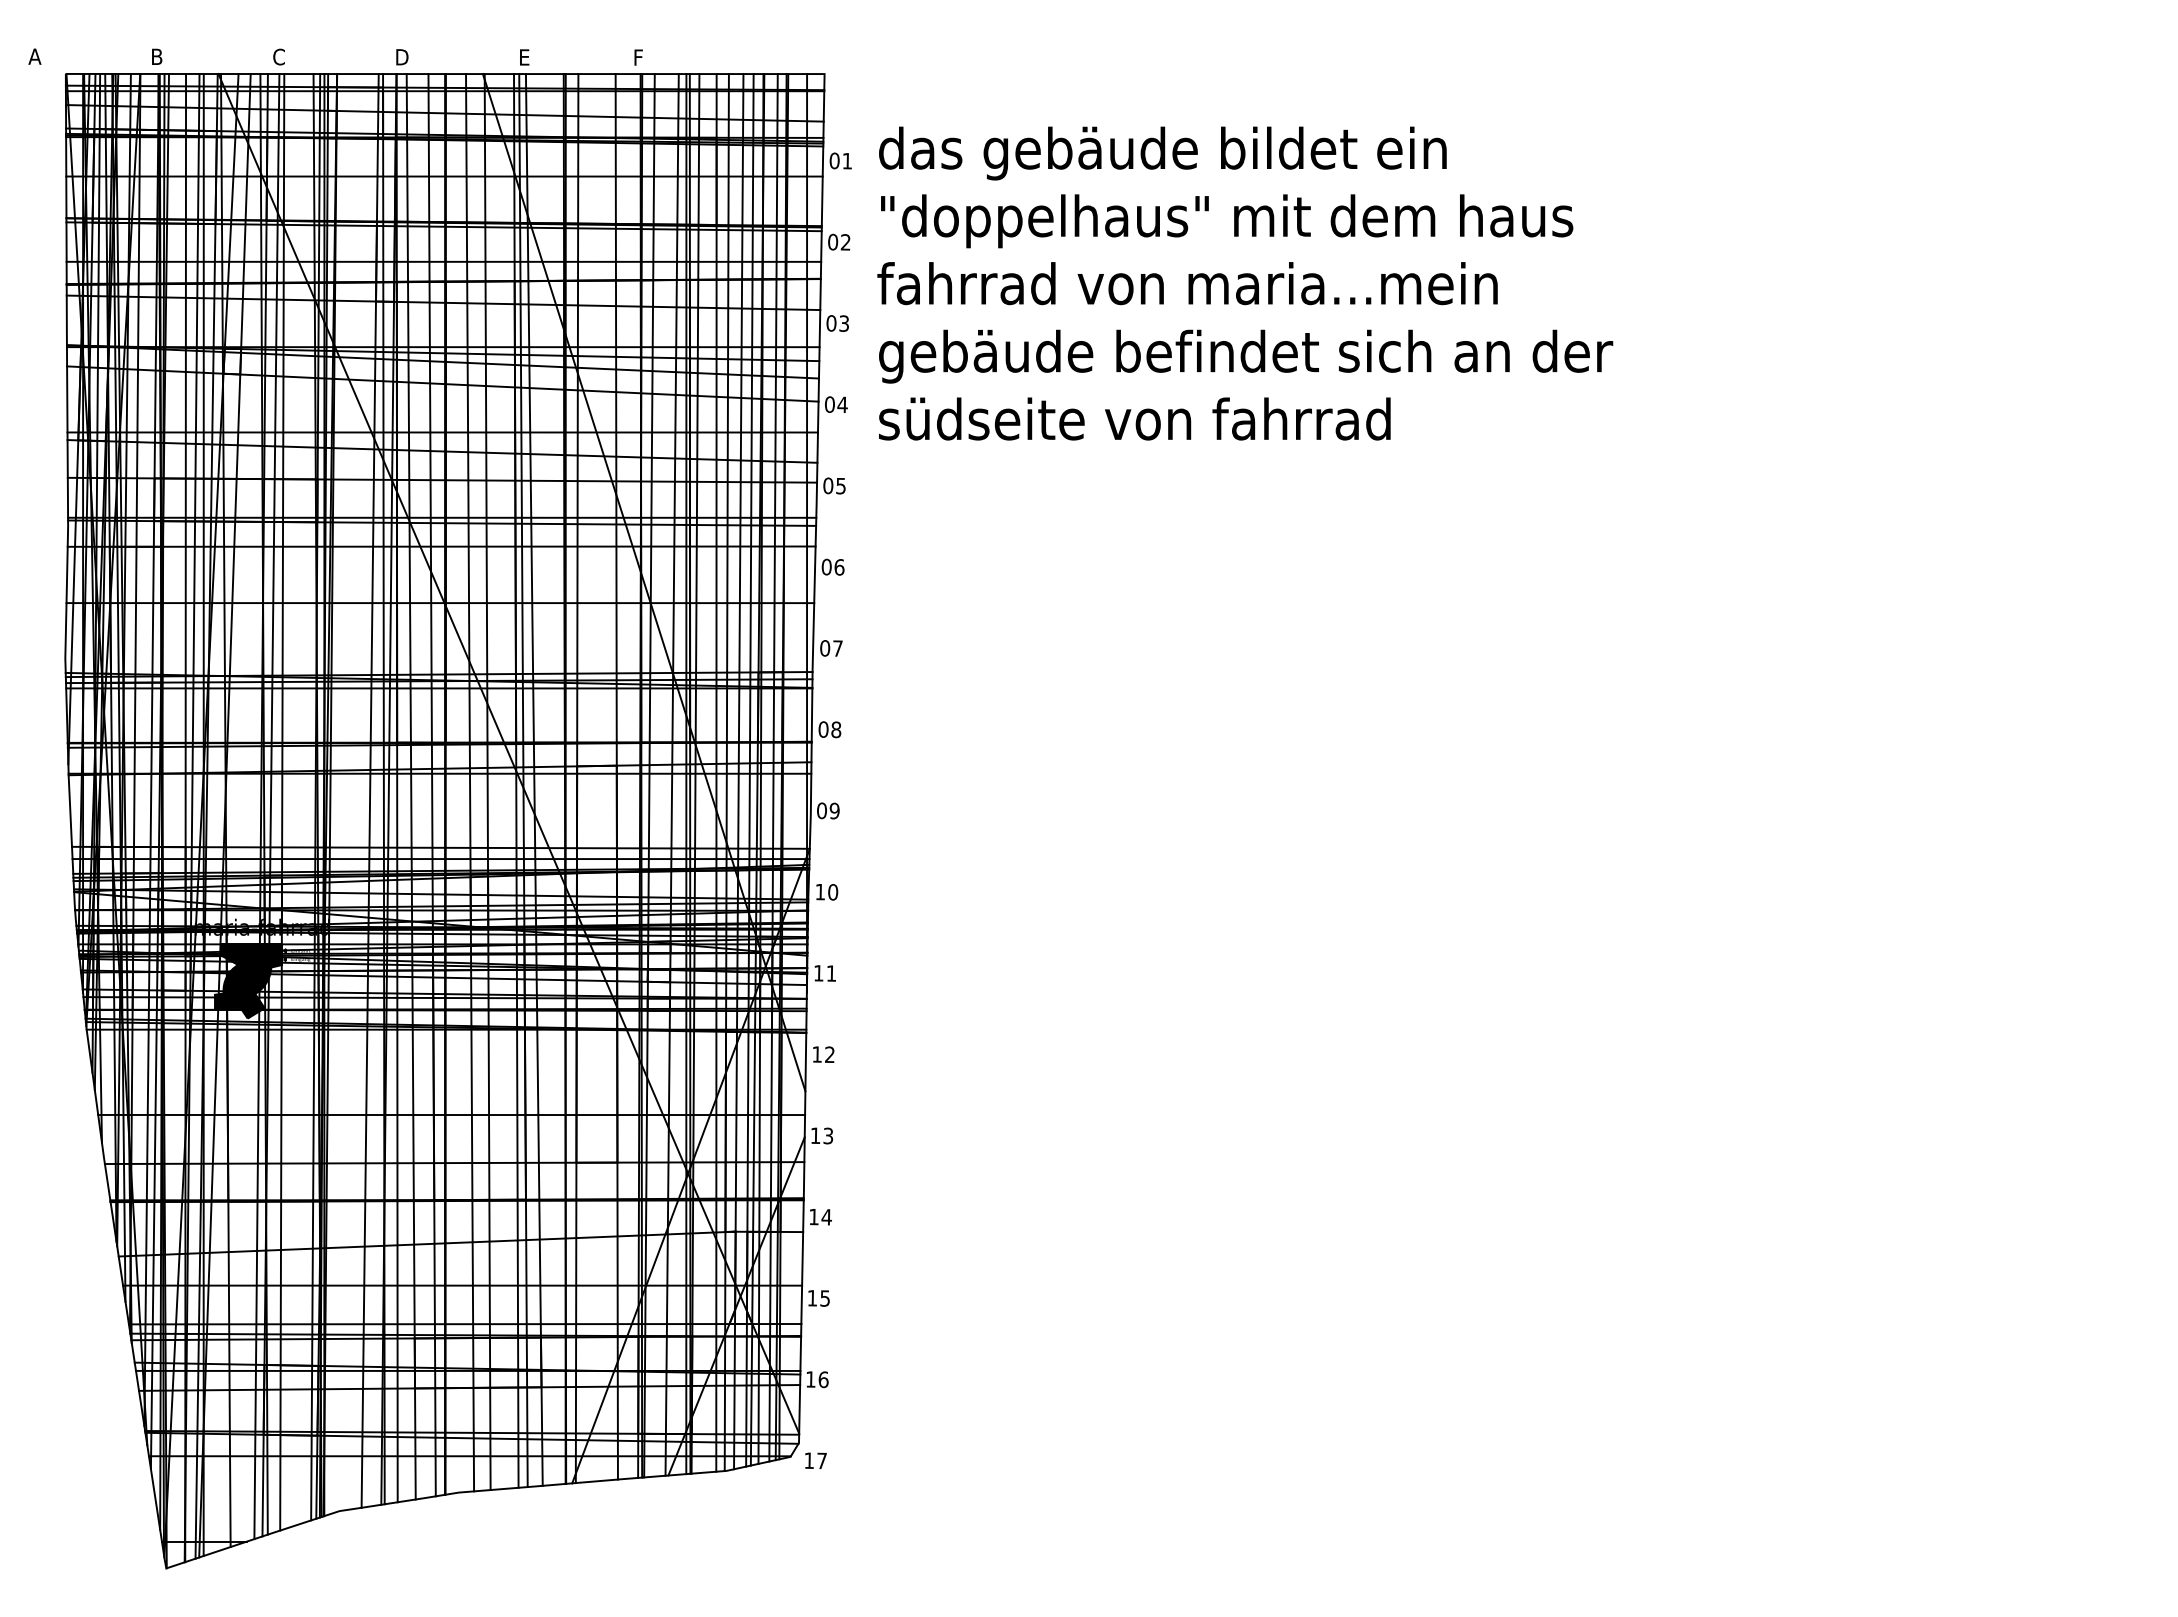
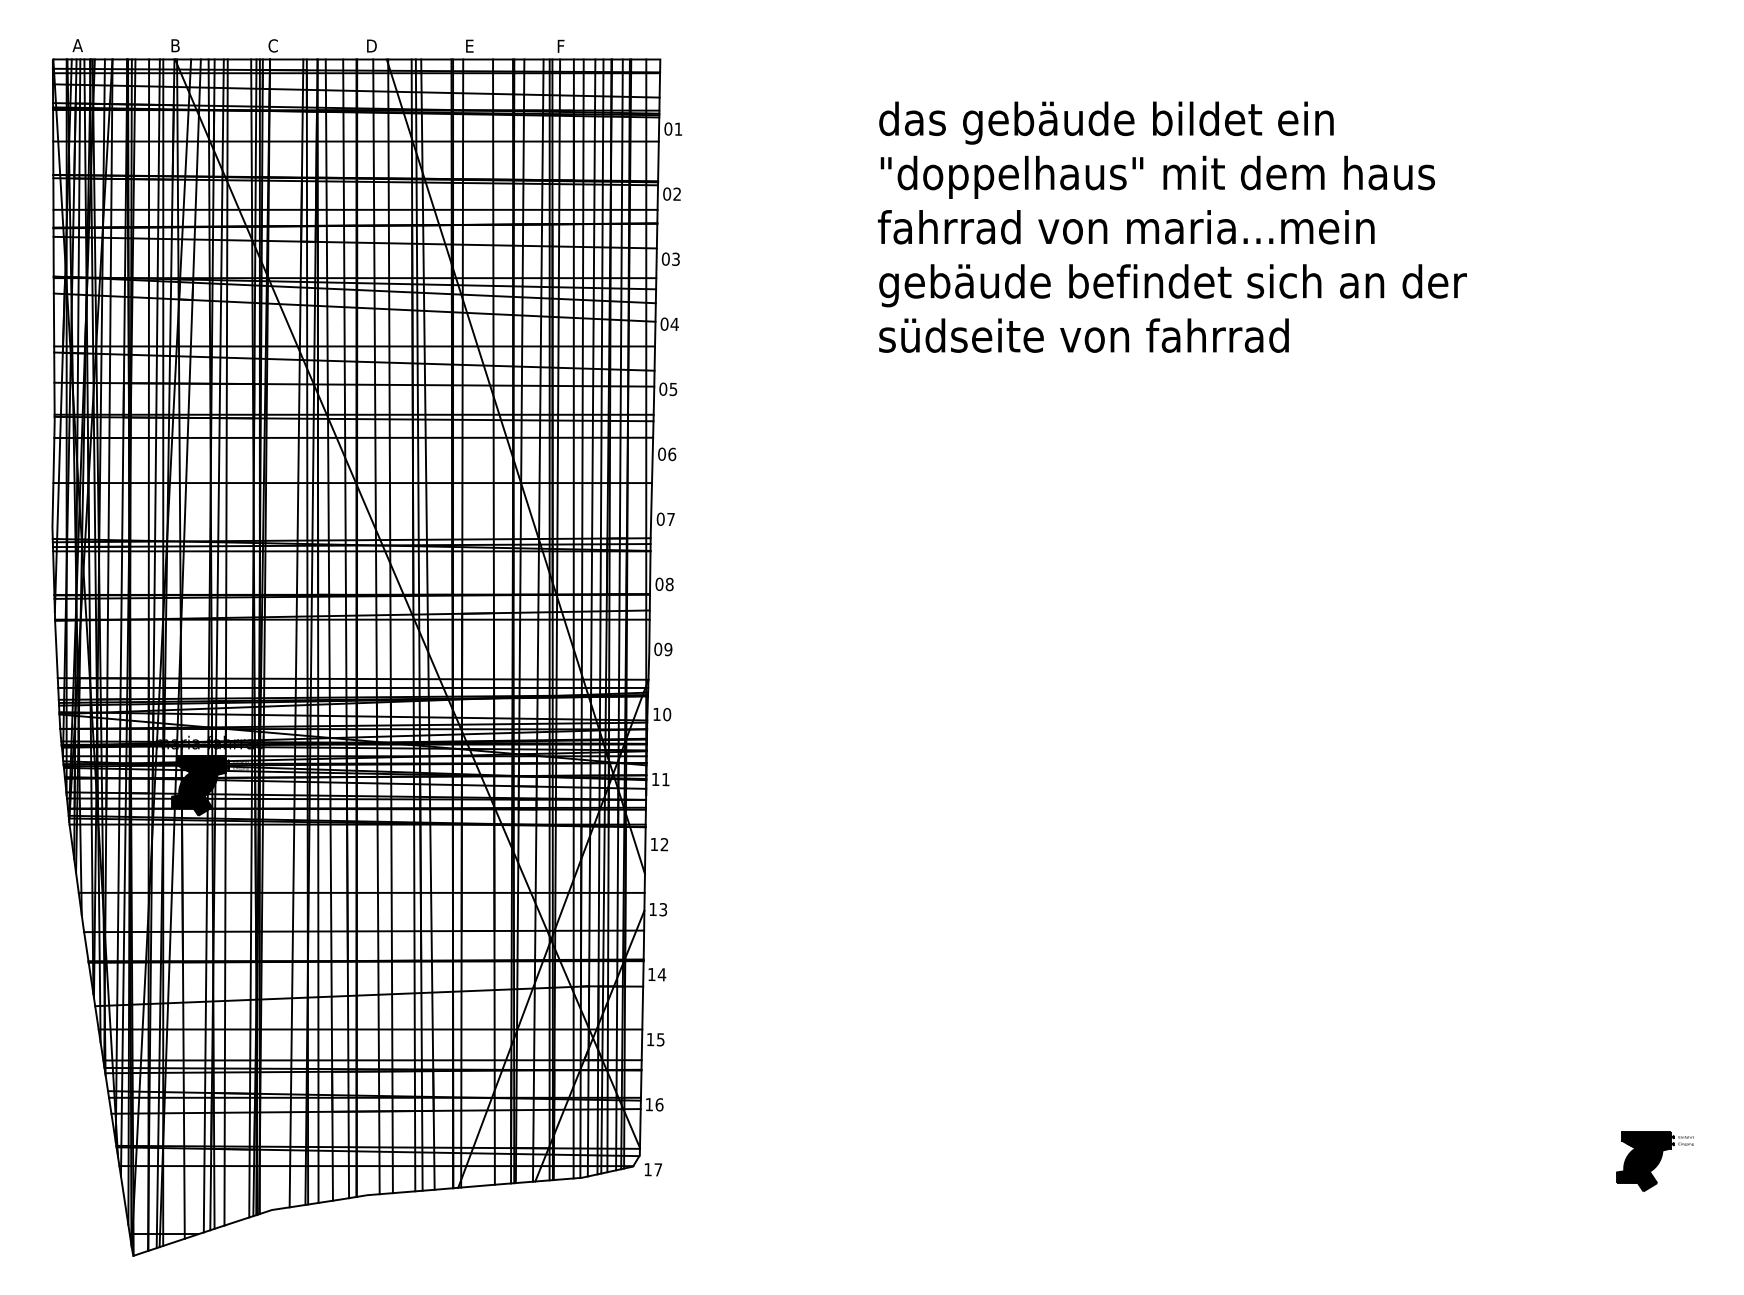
text: (335, 56) -> (318, 45), moved
text: (1245, 283) -> (1172, 227), moved
part: (2067, 1450) -> (1655, 1161), added

